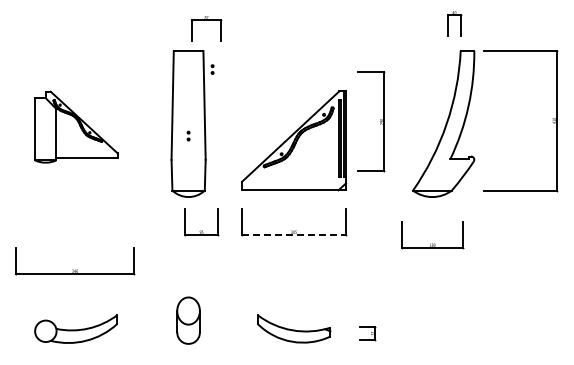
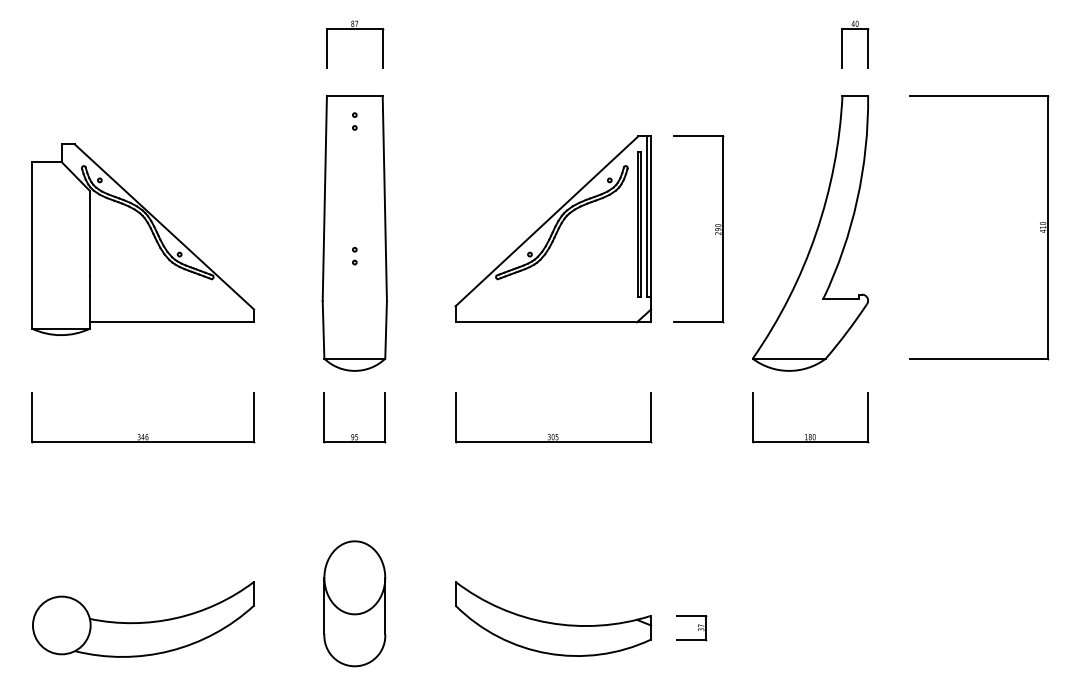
part: (206, 20) -> (354, 29), moved
part: (212, 69) -> (354, 121), moved
part: (443, 123) -> (810, 232), moved
part: (76, 126) -> (143, 238), size x1.43
part: (294, 140) -> (554, 228), moved
part: (200, 230) -> (352, 433), moved
line: (294, 234) -> (554, 441), dashed -> solid
part: (432, 243) -> (810, 433), moved
part: (75, 269) -> (143, 433), moved
part: (188, 320) -> (354, 603), size x1.43
part: (75, 328) -> (141, 618), size x1.43
part: (293, 328) -> (552, 618), size x1.43

